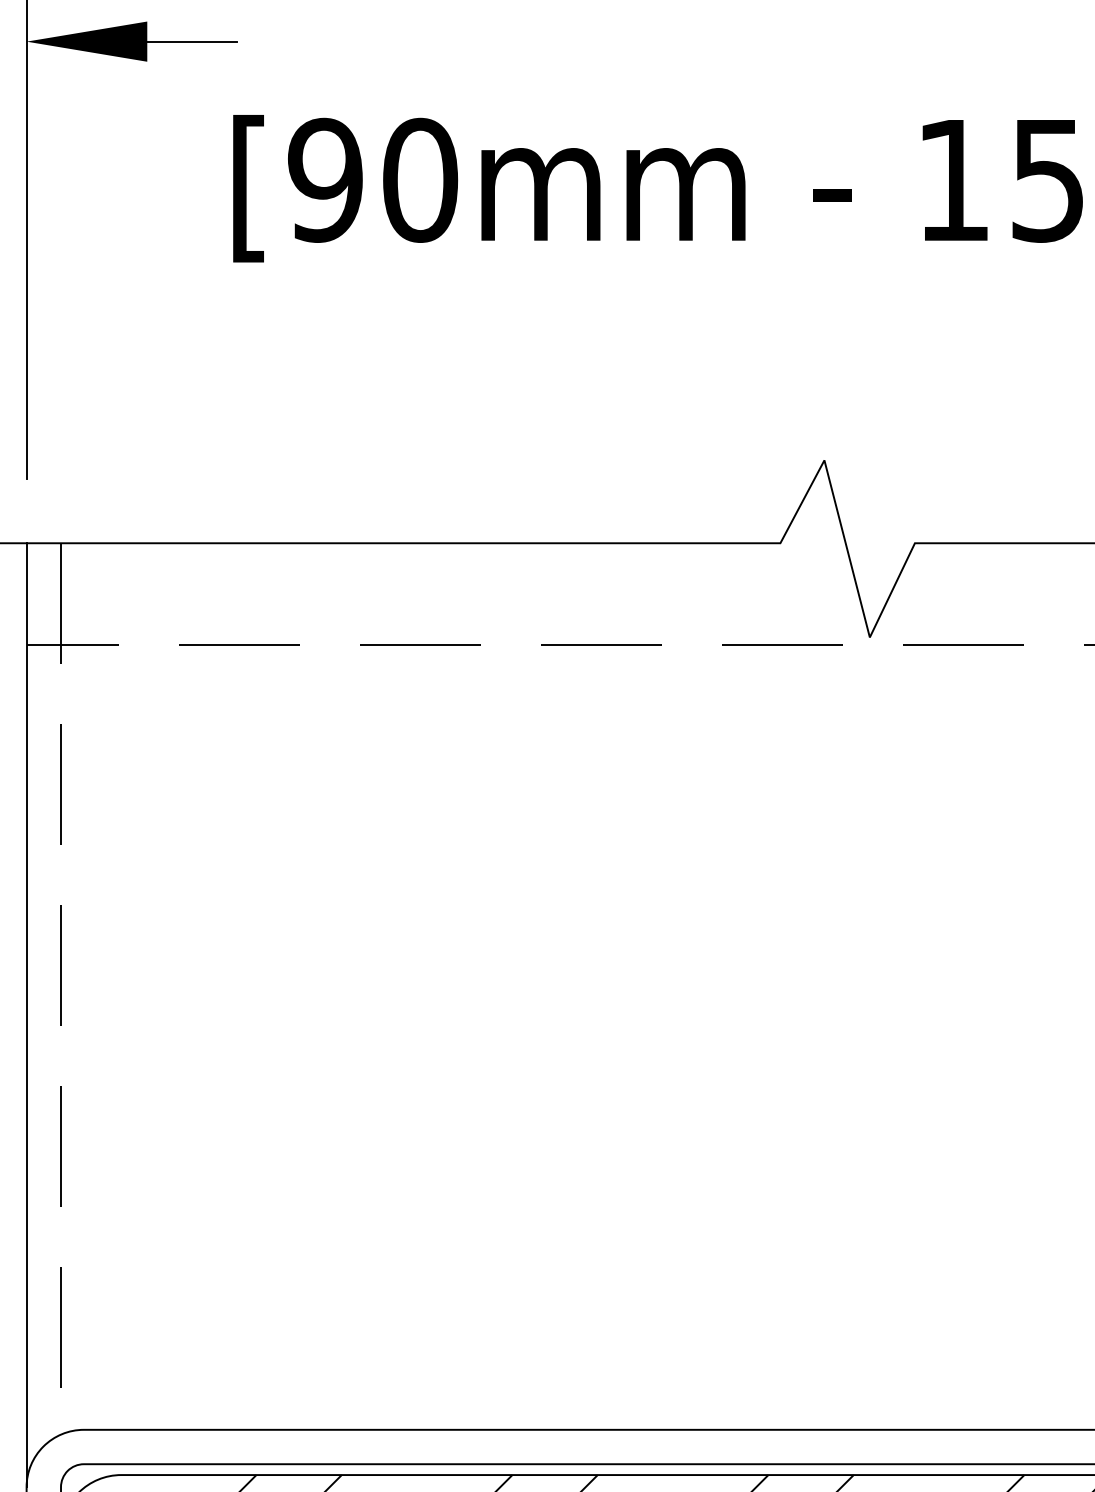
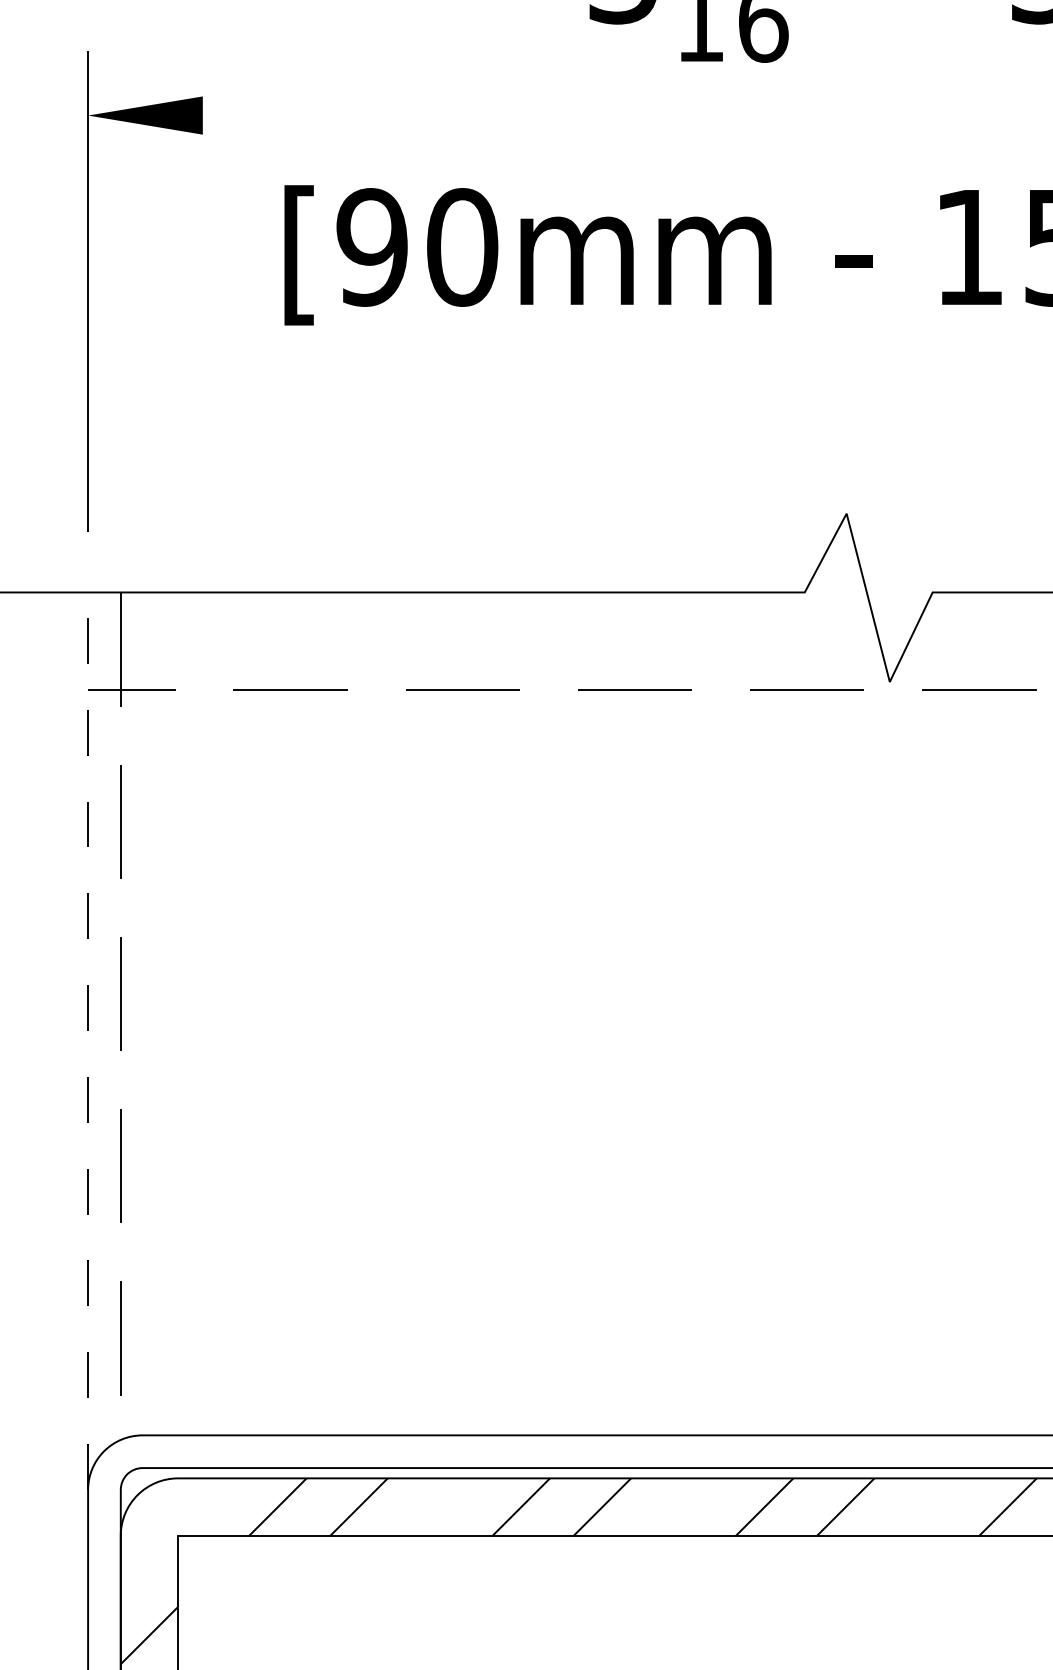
line: (192, 41) -> (245, 115), removed
line: (27, 1015) -> (88, 1041), solid -> dashed

